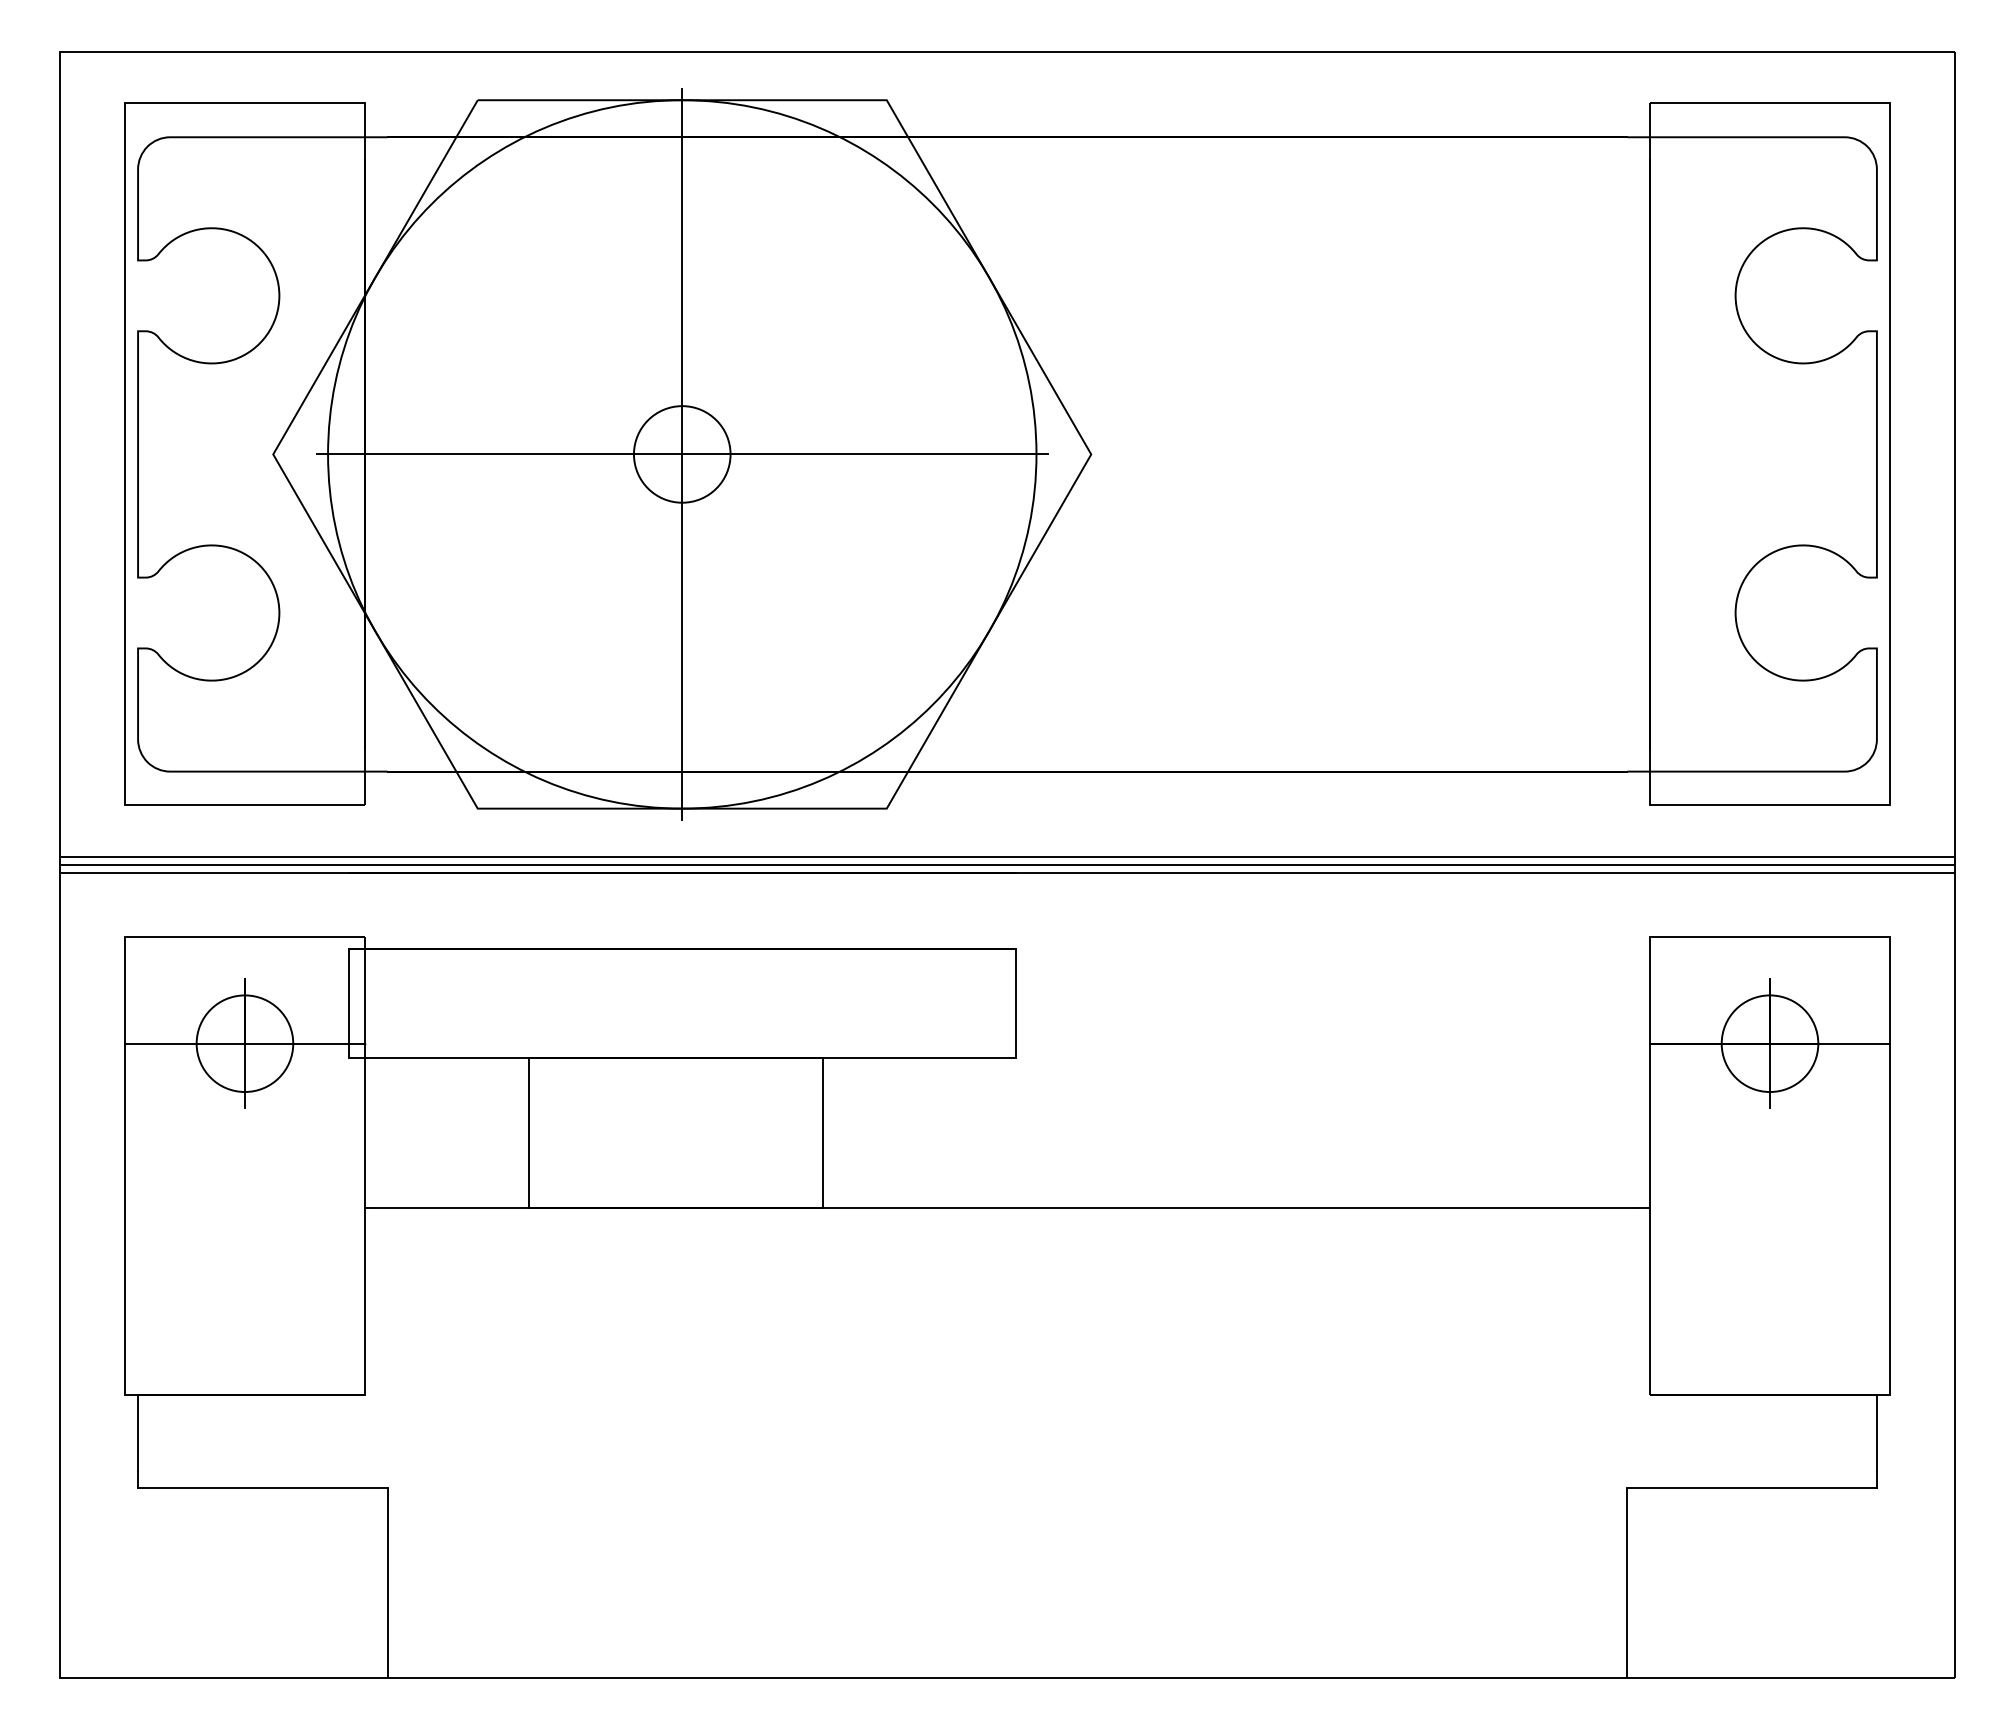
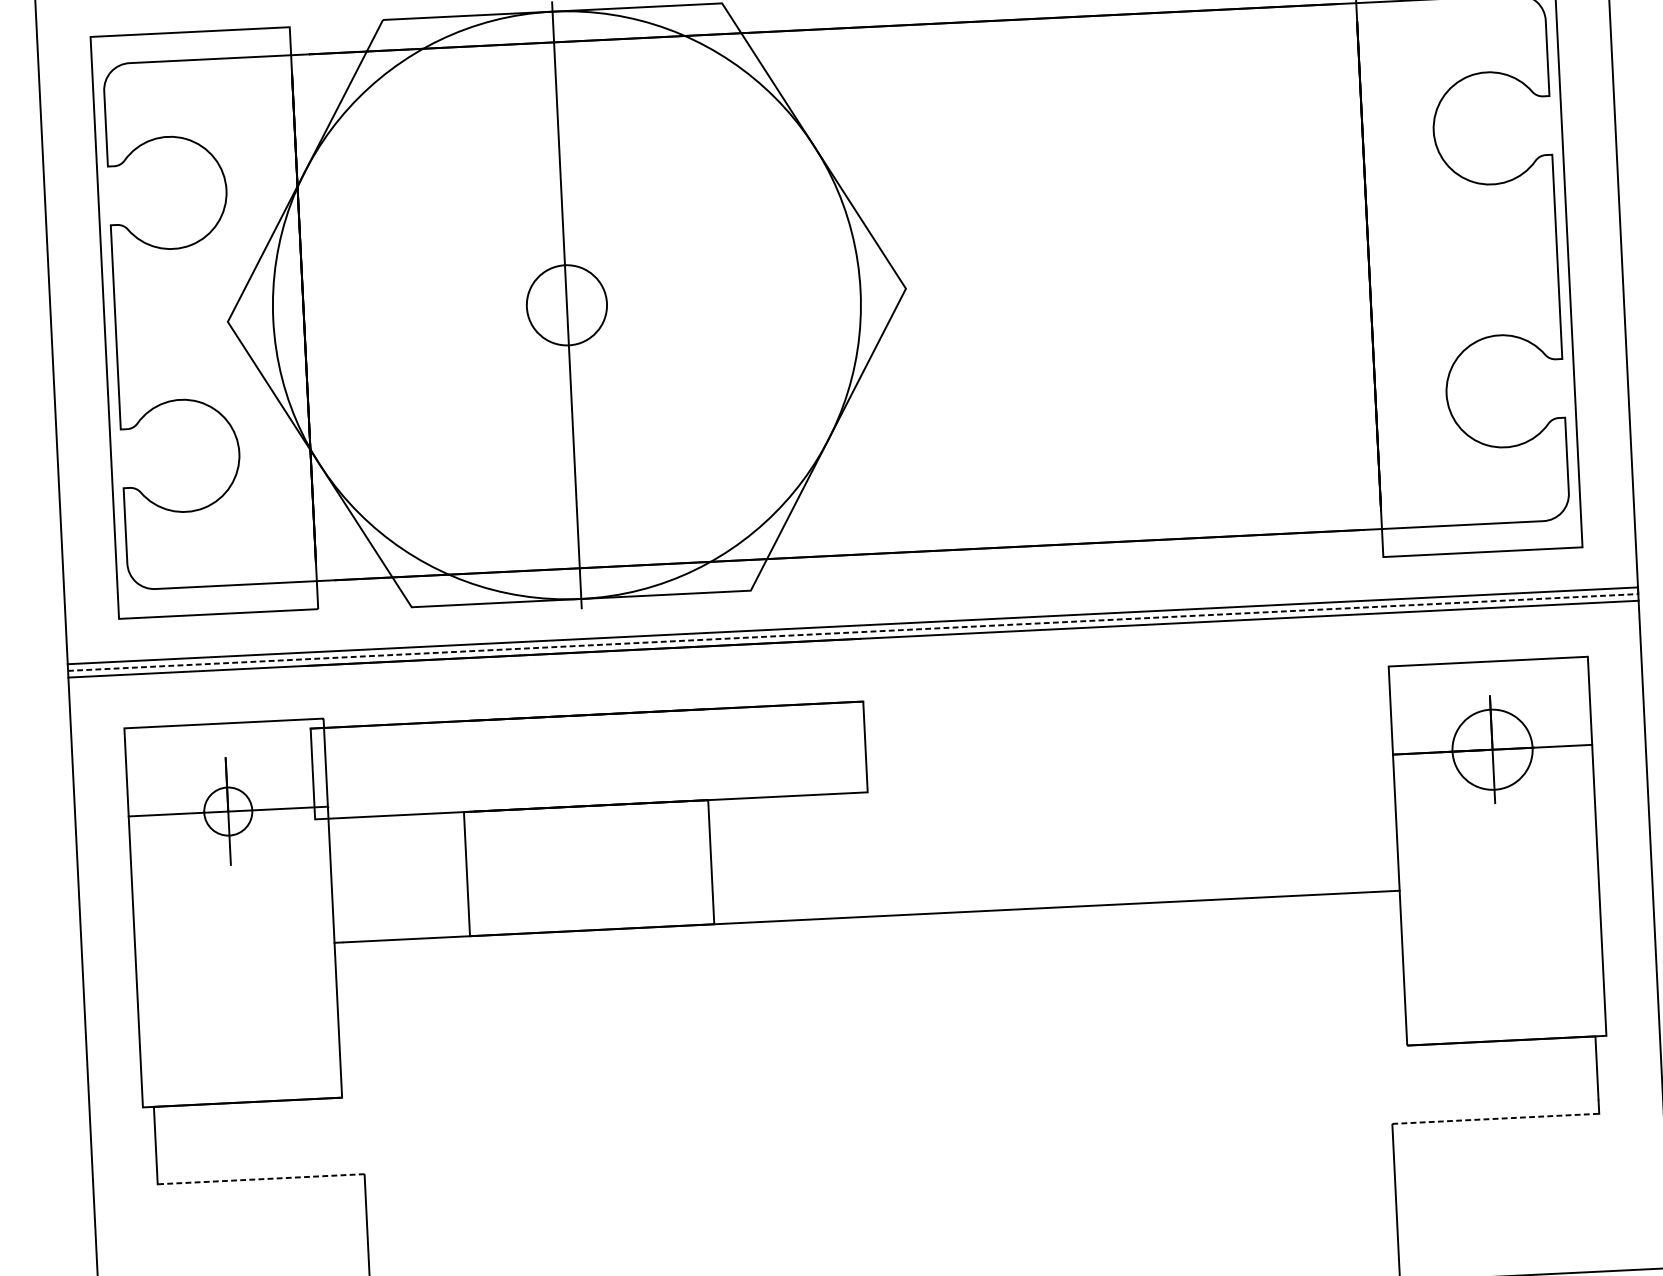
line: (681, 454) -> (566, 305), removed
line: (1008, 865) -> (854, 632), solid -> dashed
circle: (244, 1043) -> (227, 811), size x0.6
line: (262, 1488) -> (260, 1179), solid -> dashed
line: (1752, 1488) -> (1496, 1119), solid -> dashed

